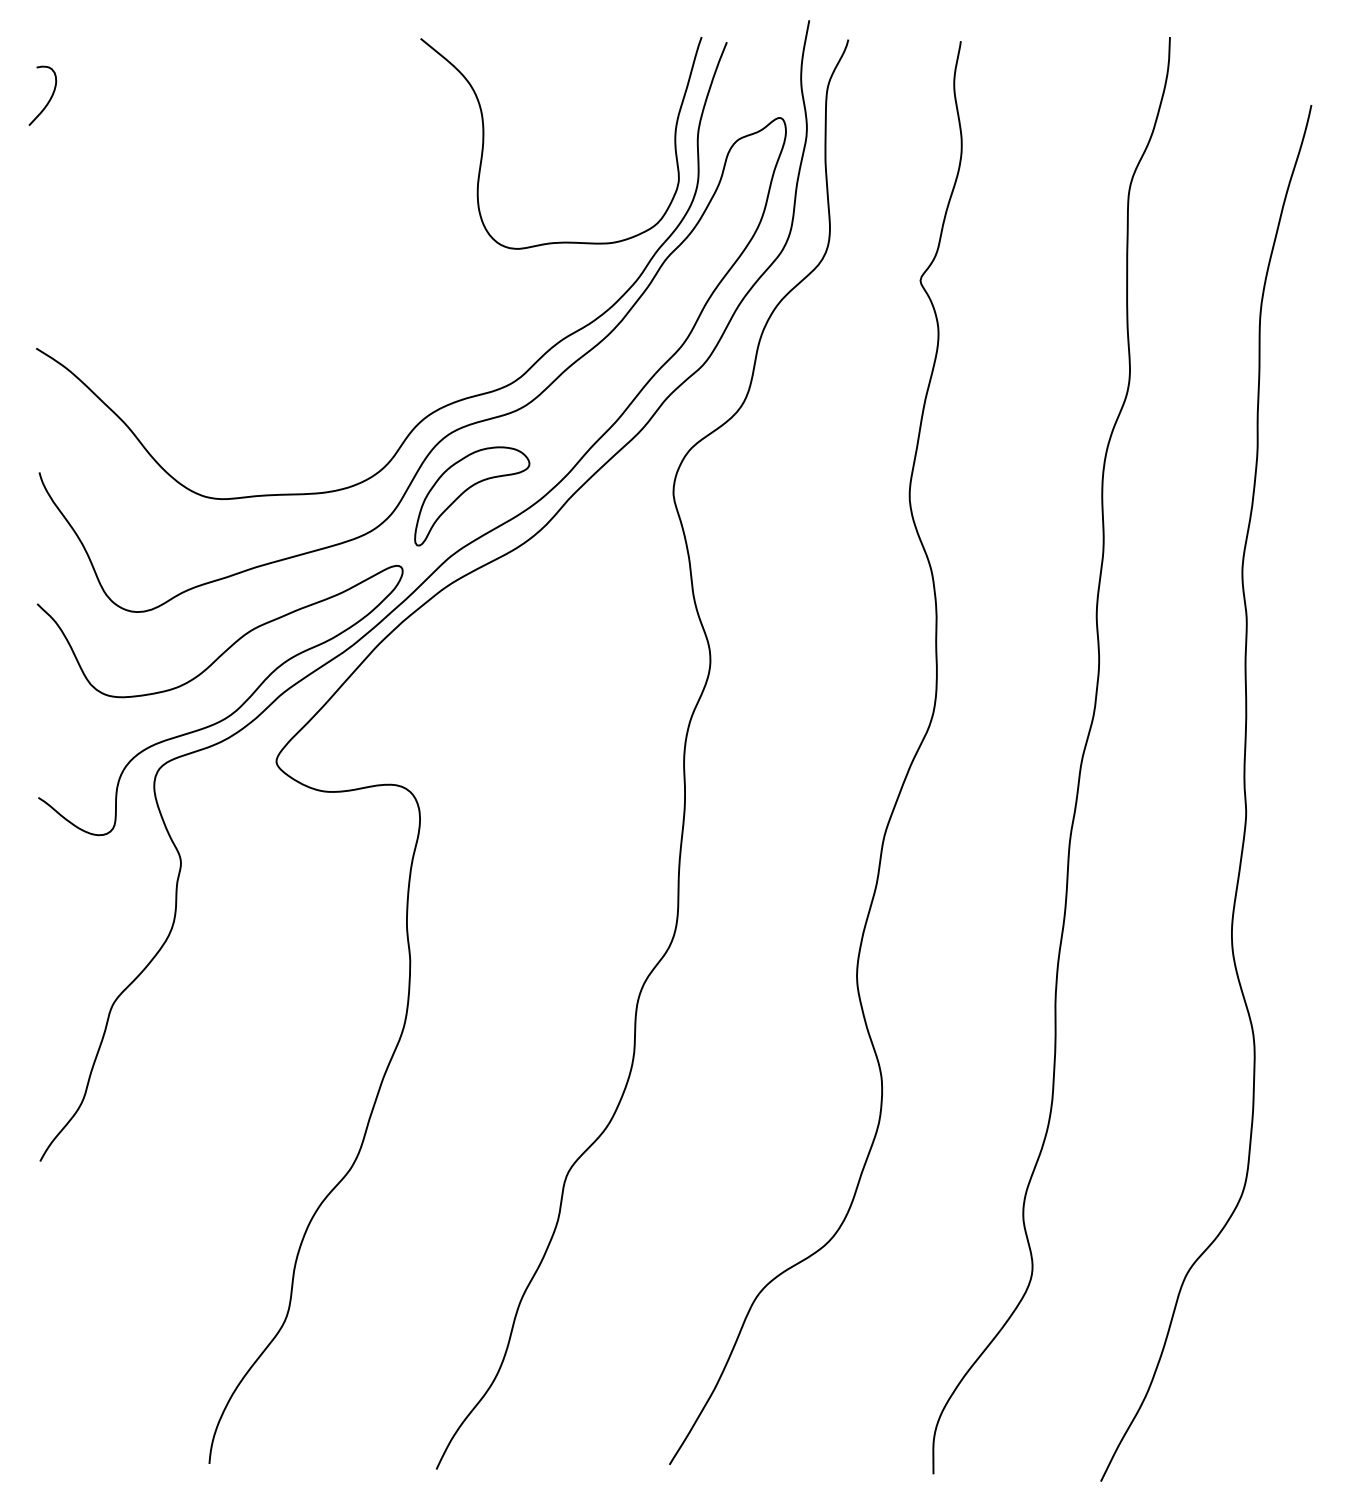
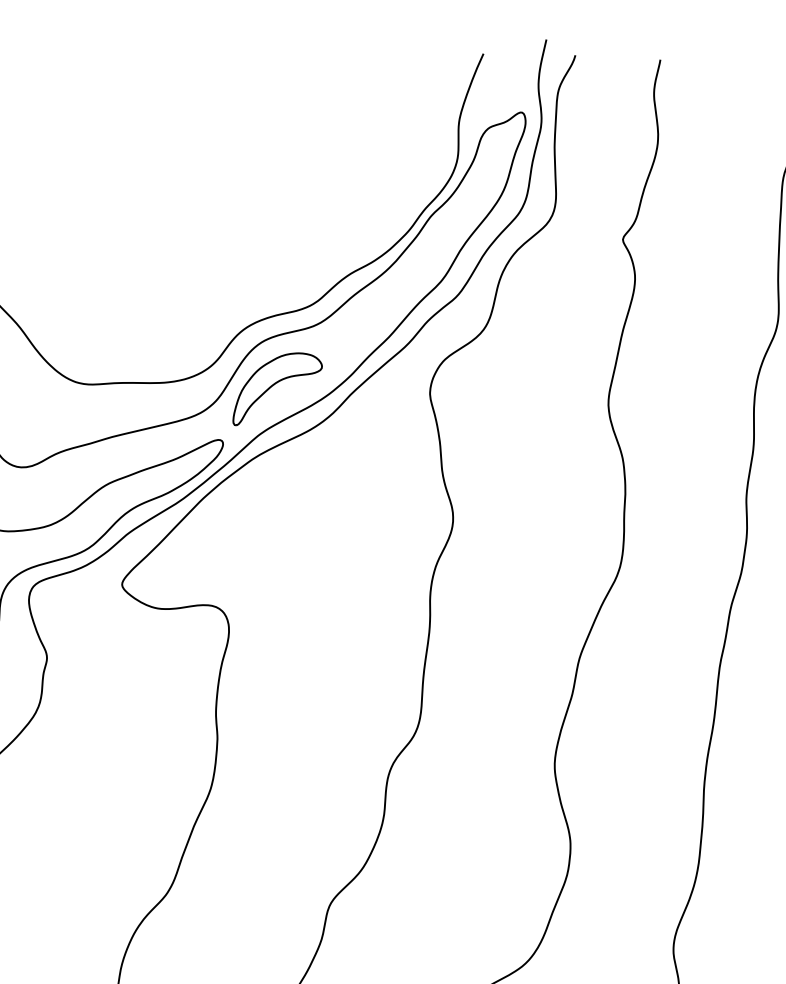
curve: (484, 143) -> (297, 123), removed

